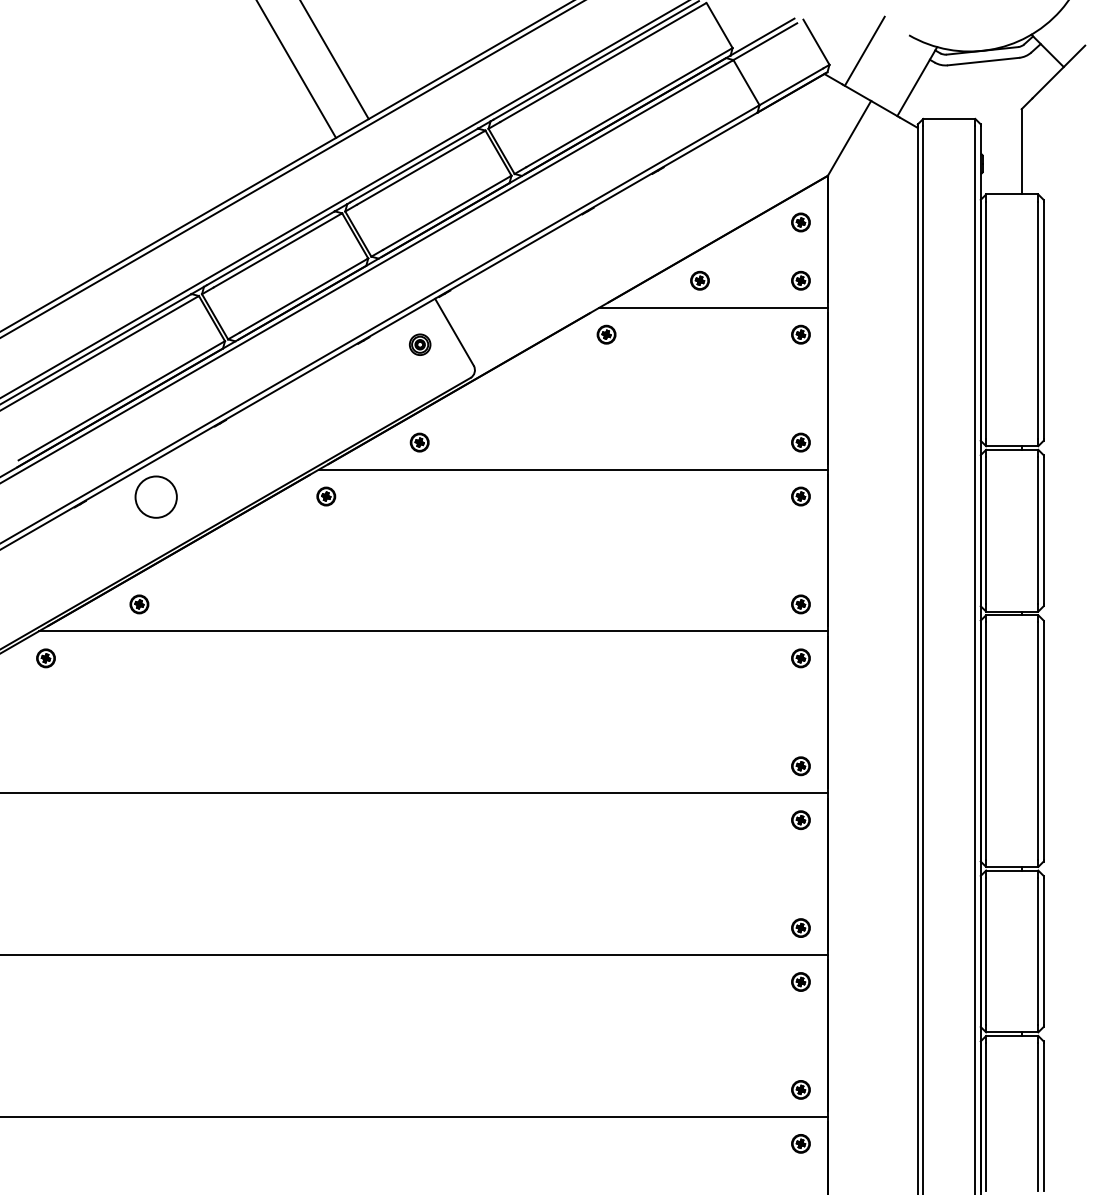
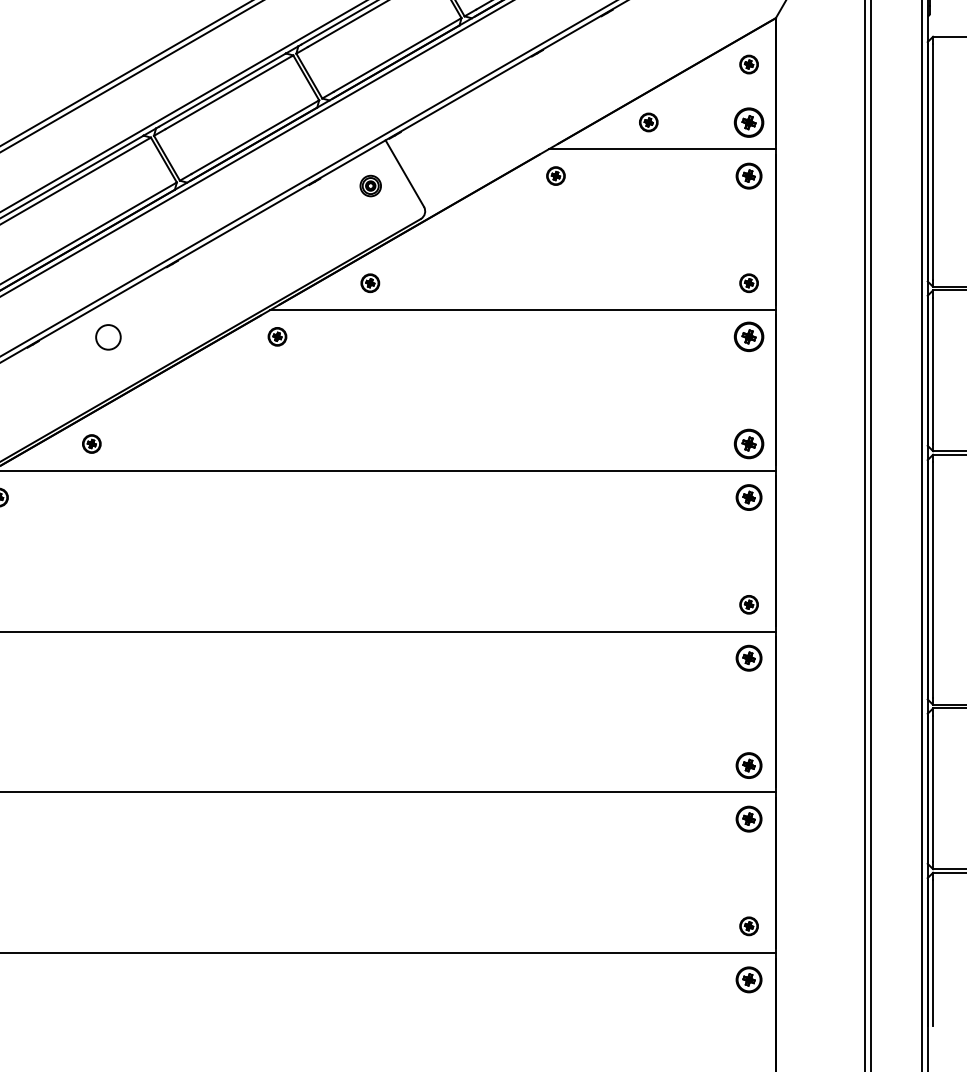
part: (800, 280) -> (748, 122), size x1.6
part: (800, 334) -> (748, 175), size x1.4
circle: (155, 496) -> (107, 336), size x0.6
part: (800, 496) -> (748, 336), size x1.6
part: (800, 604) -> (748, 444), size x1.6
part: (800, 658) -> (748, 497), size x1.4
part: (800, 820) -> (748, 658), size x1.4
part: (800, 927) -> (748, 764), size x1.4
part: (800, 981) -> (748, 818), size x1.4
part: (800, 1143) -> (748, 979), size x1.4

